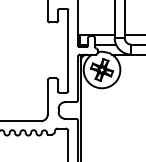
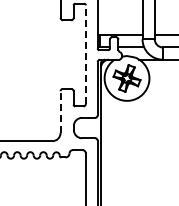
line: (68, 50) -> (85, 54), solid -> dashed
line: (47, 97) -> (60, 112), solid -> dashed

